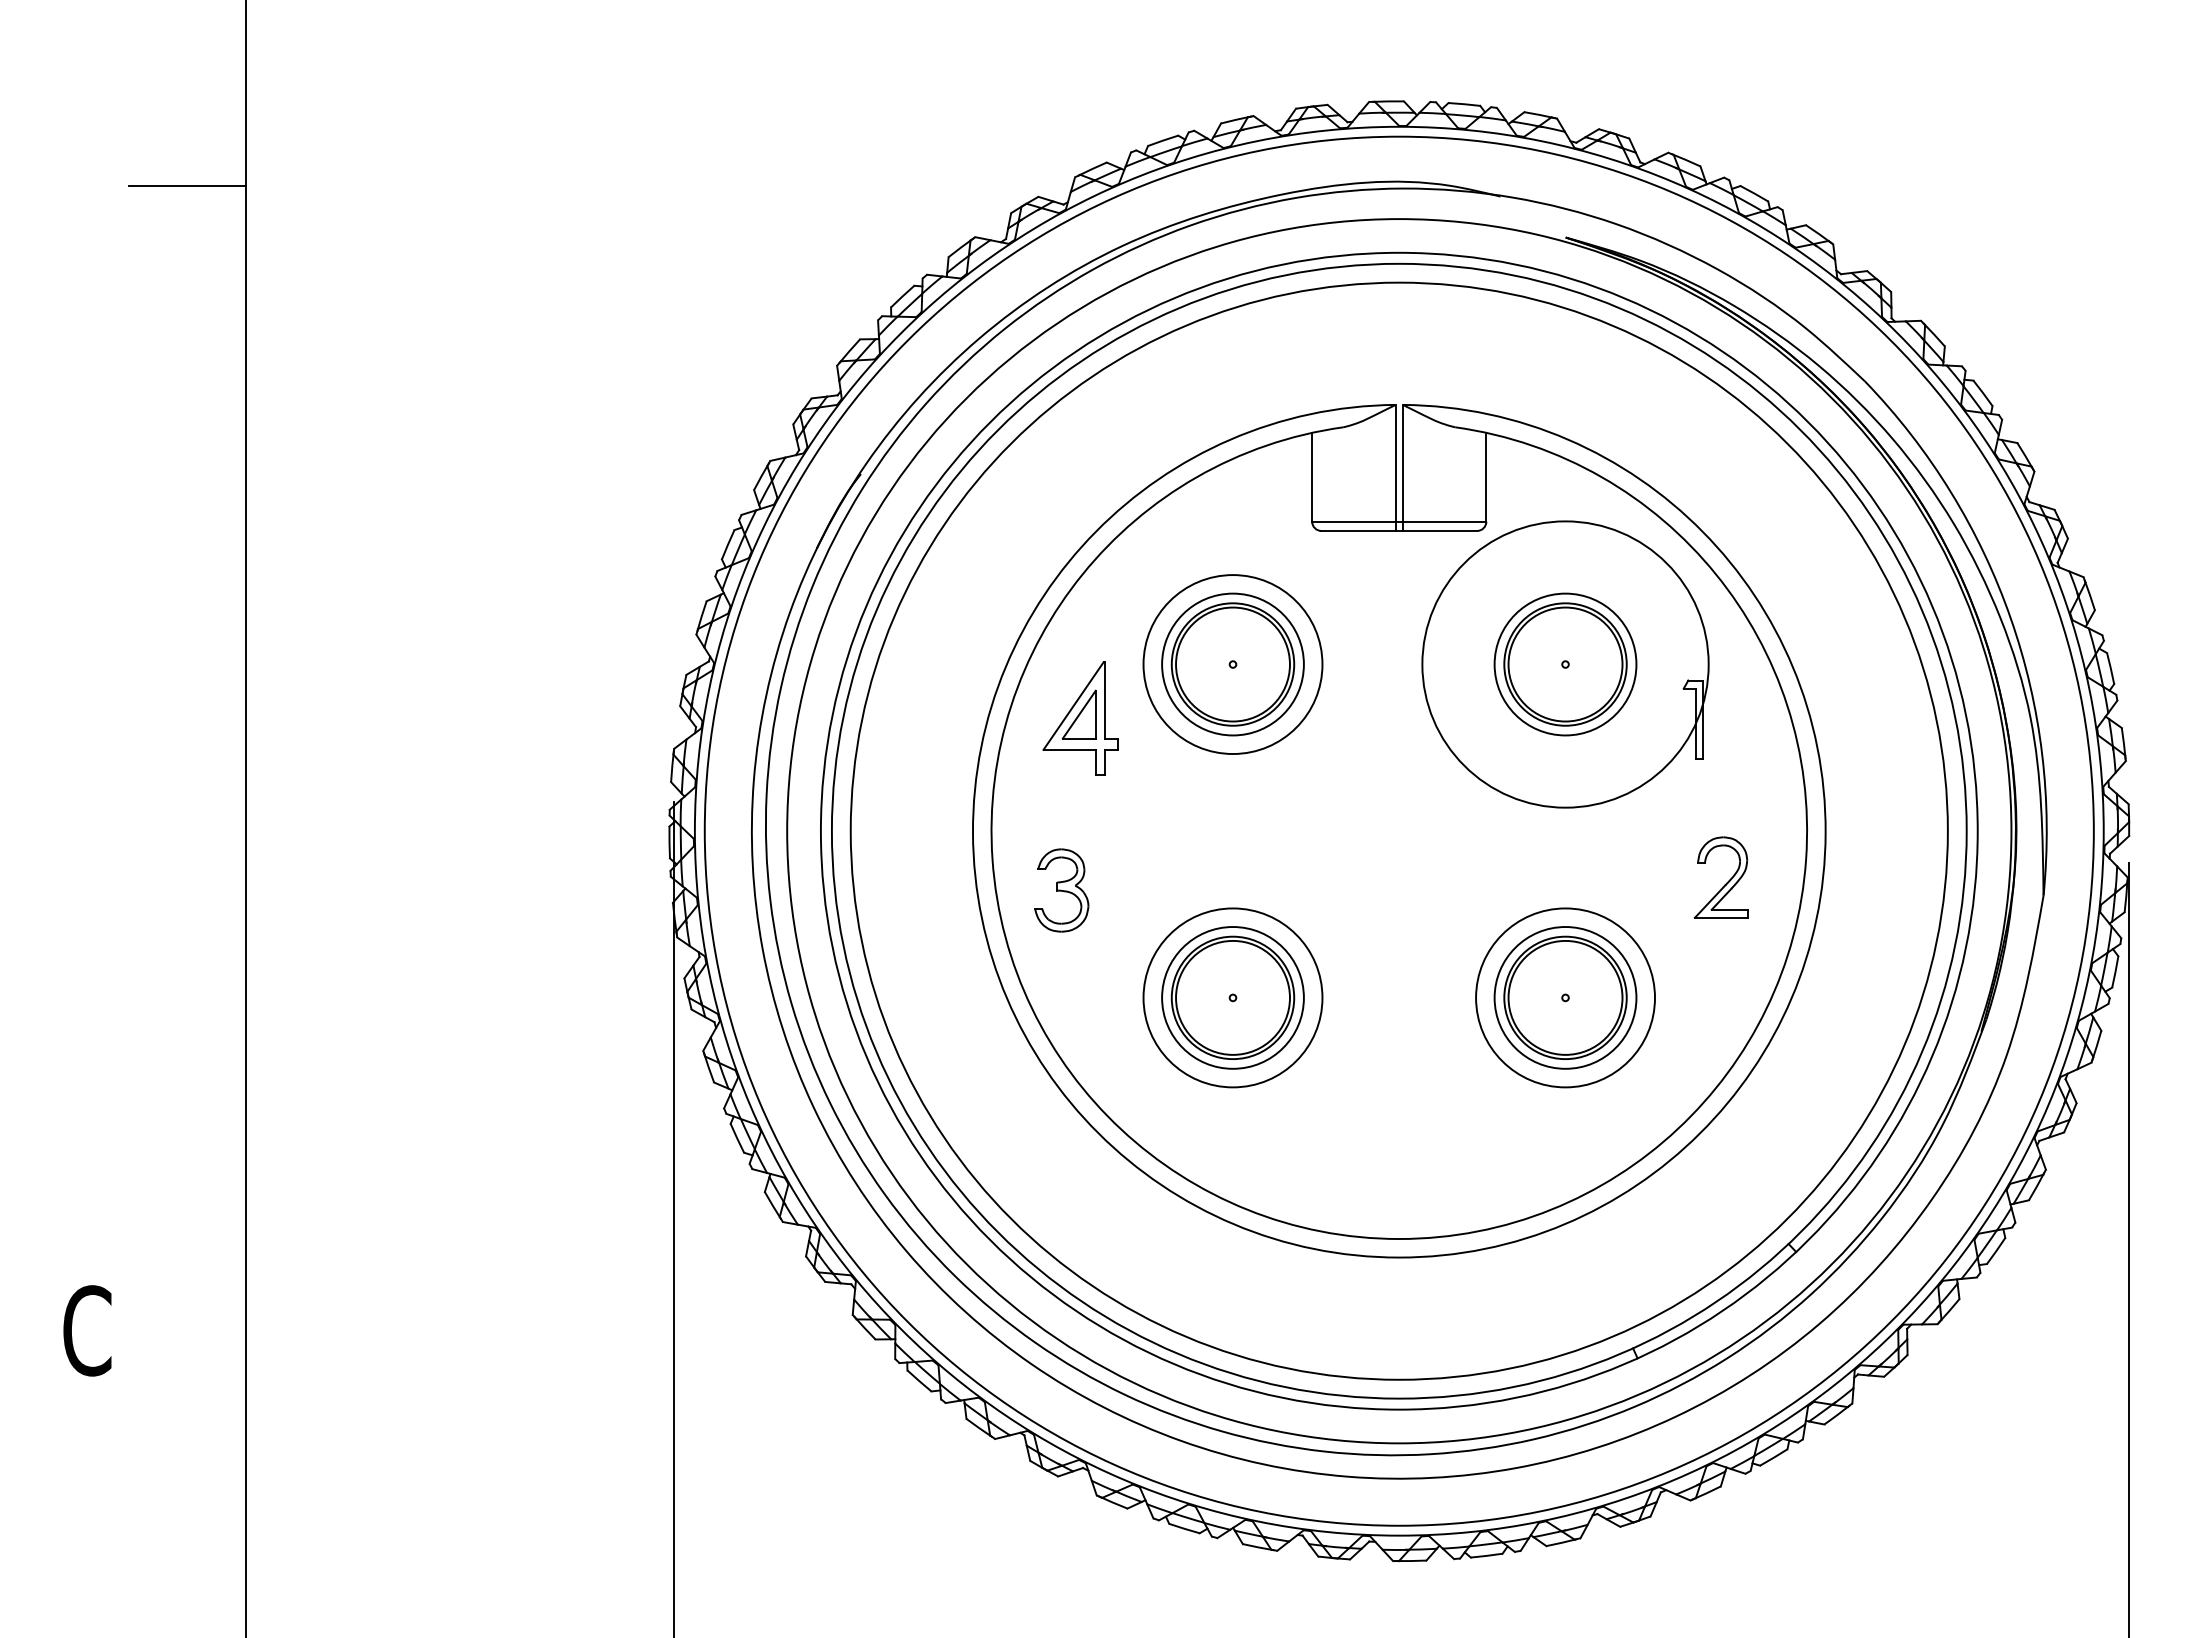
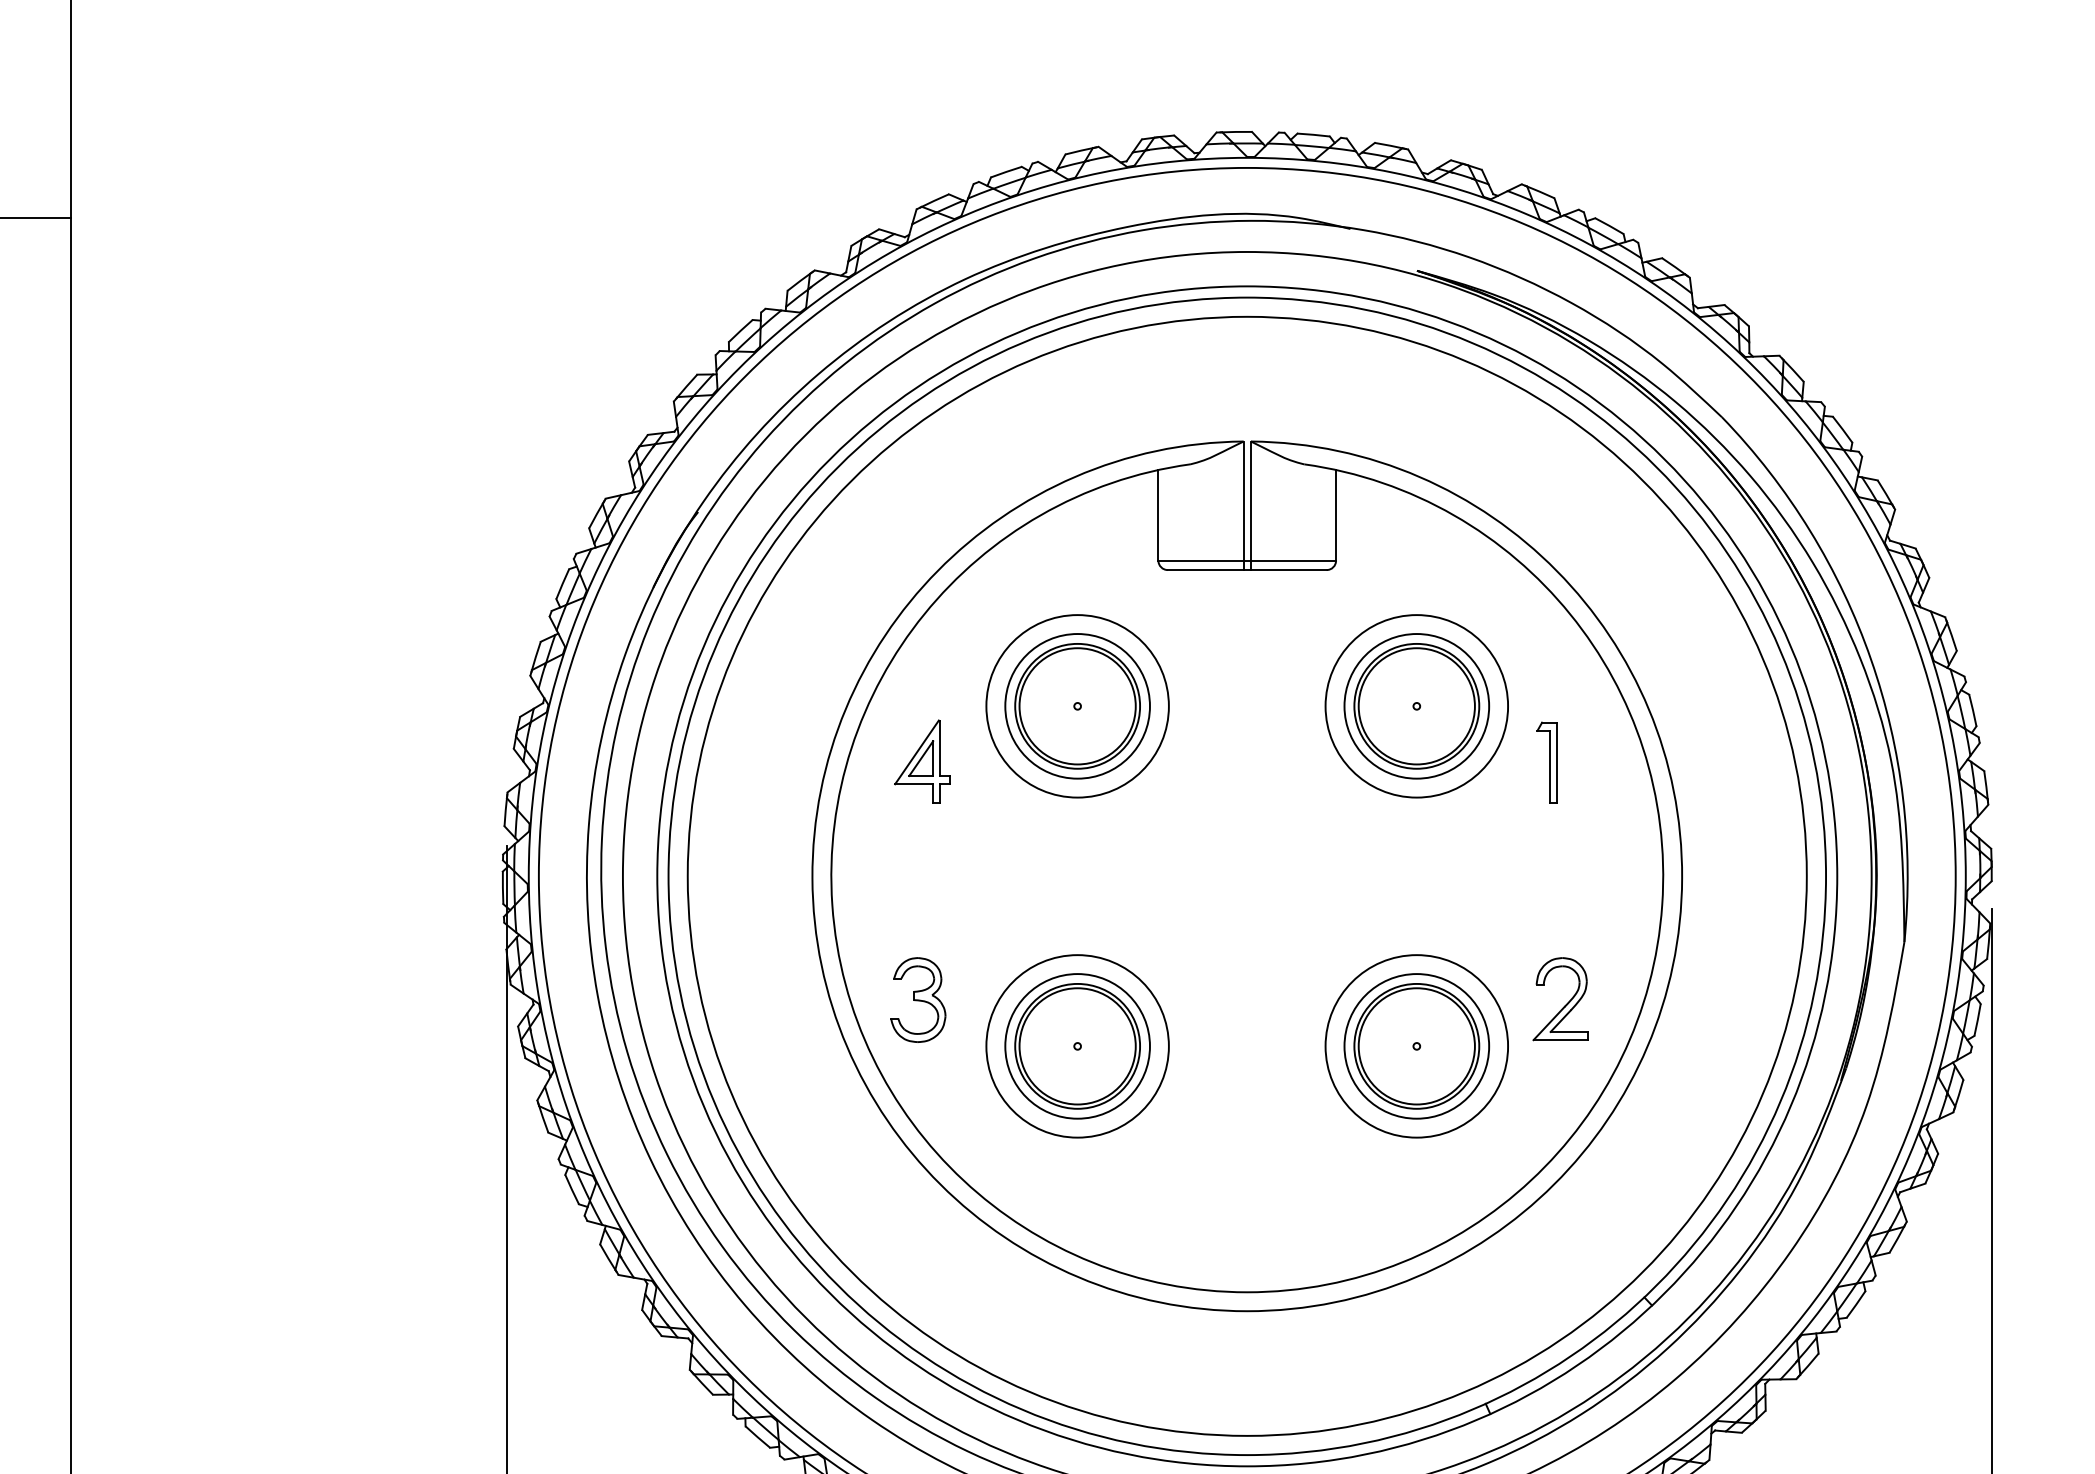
circle: (1565, 664) -> (1416, 706), size x0.62
part: (1080, 718) -> (922, 761), size x0.71
part: (1726, 882) -> (1565, 1004), moved
part: (1061, 890) -> (918, 1000), moved

